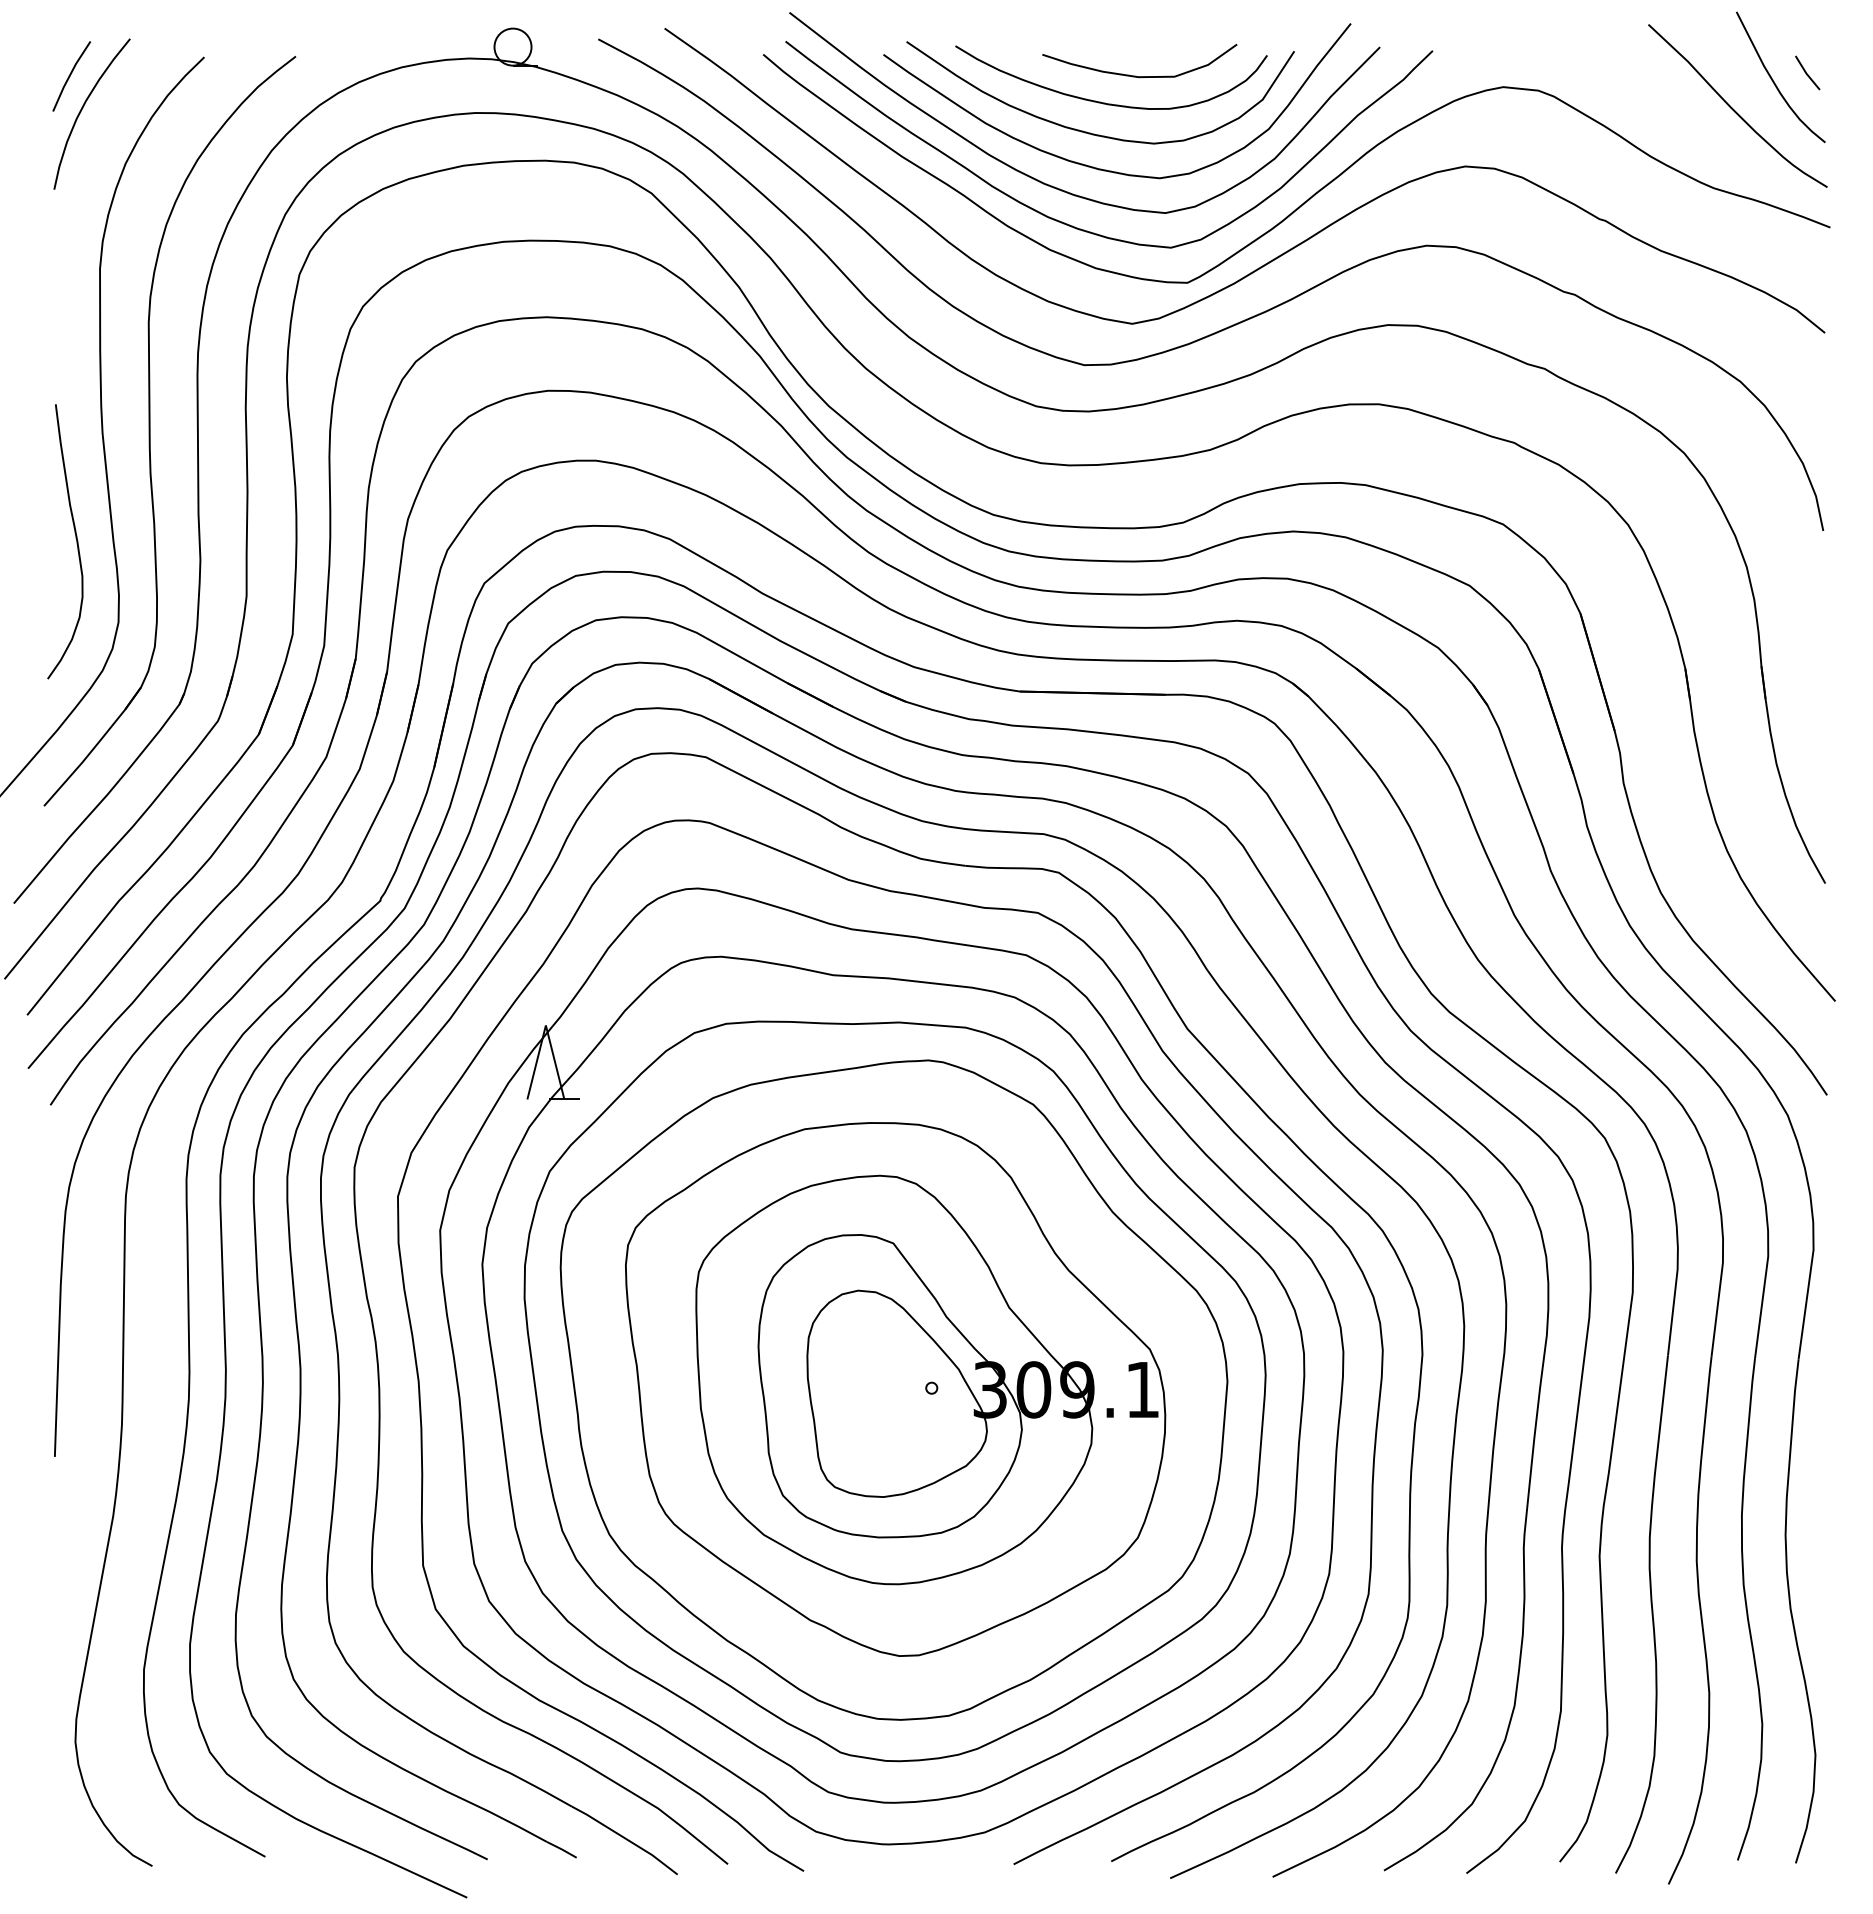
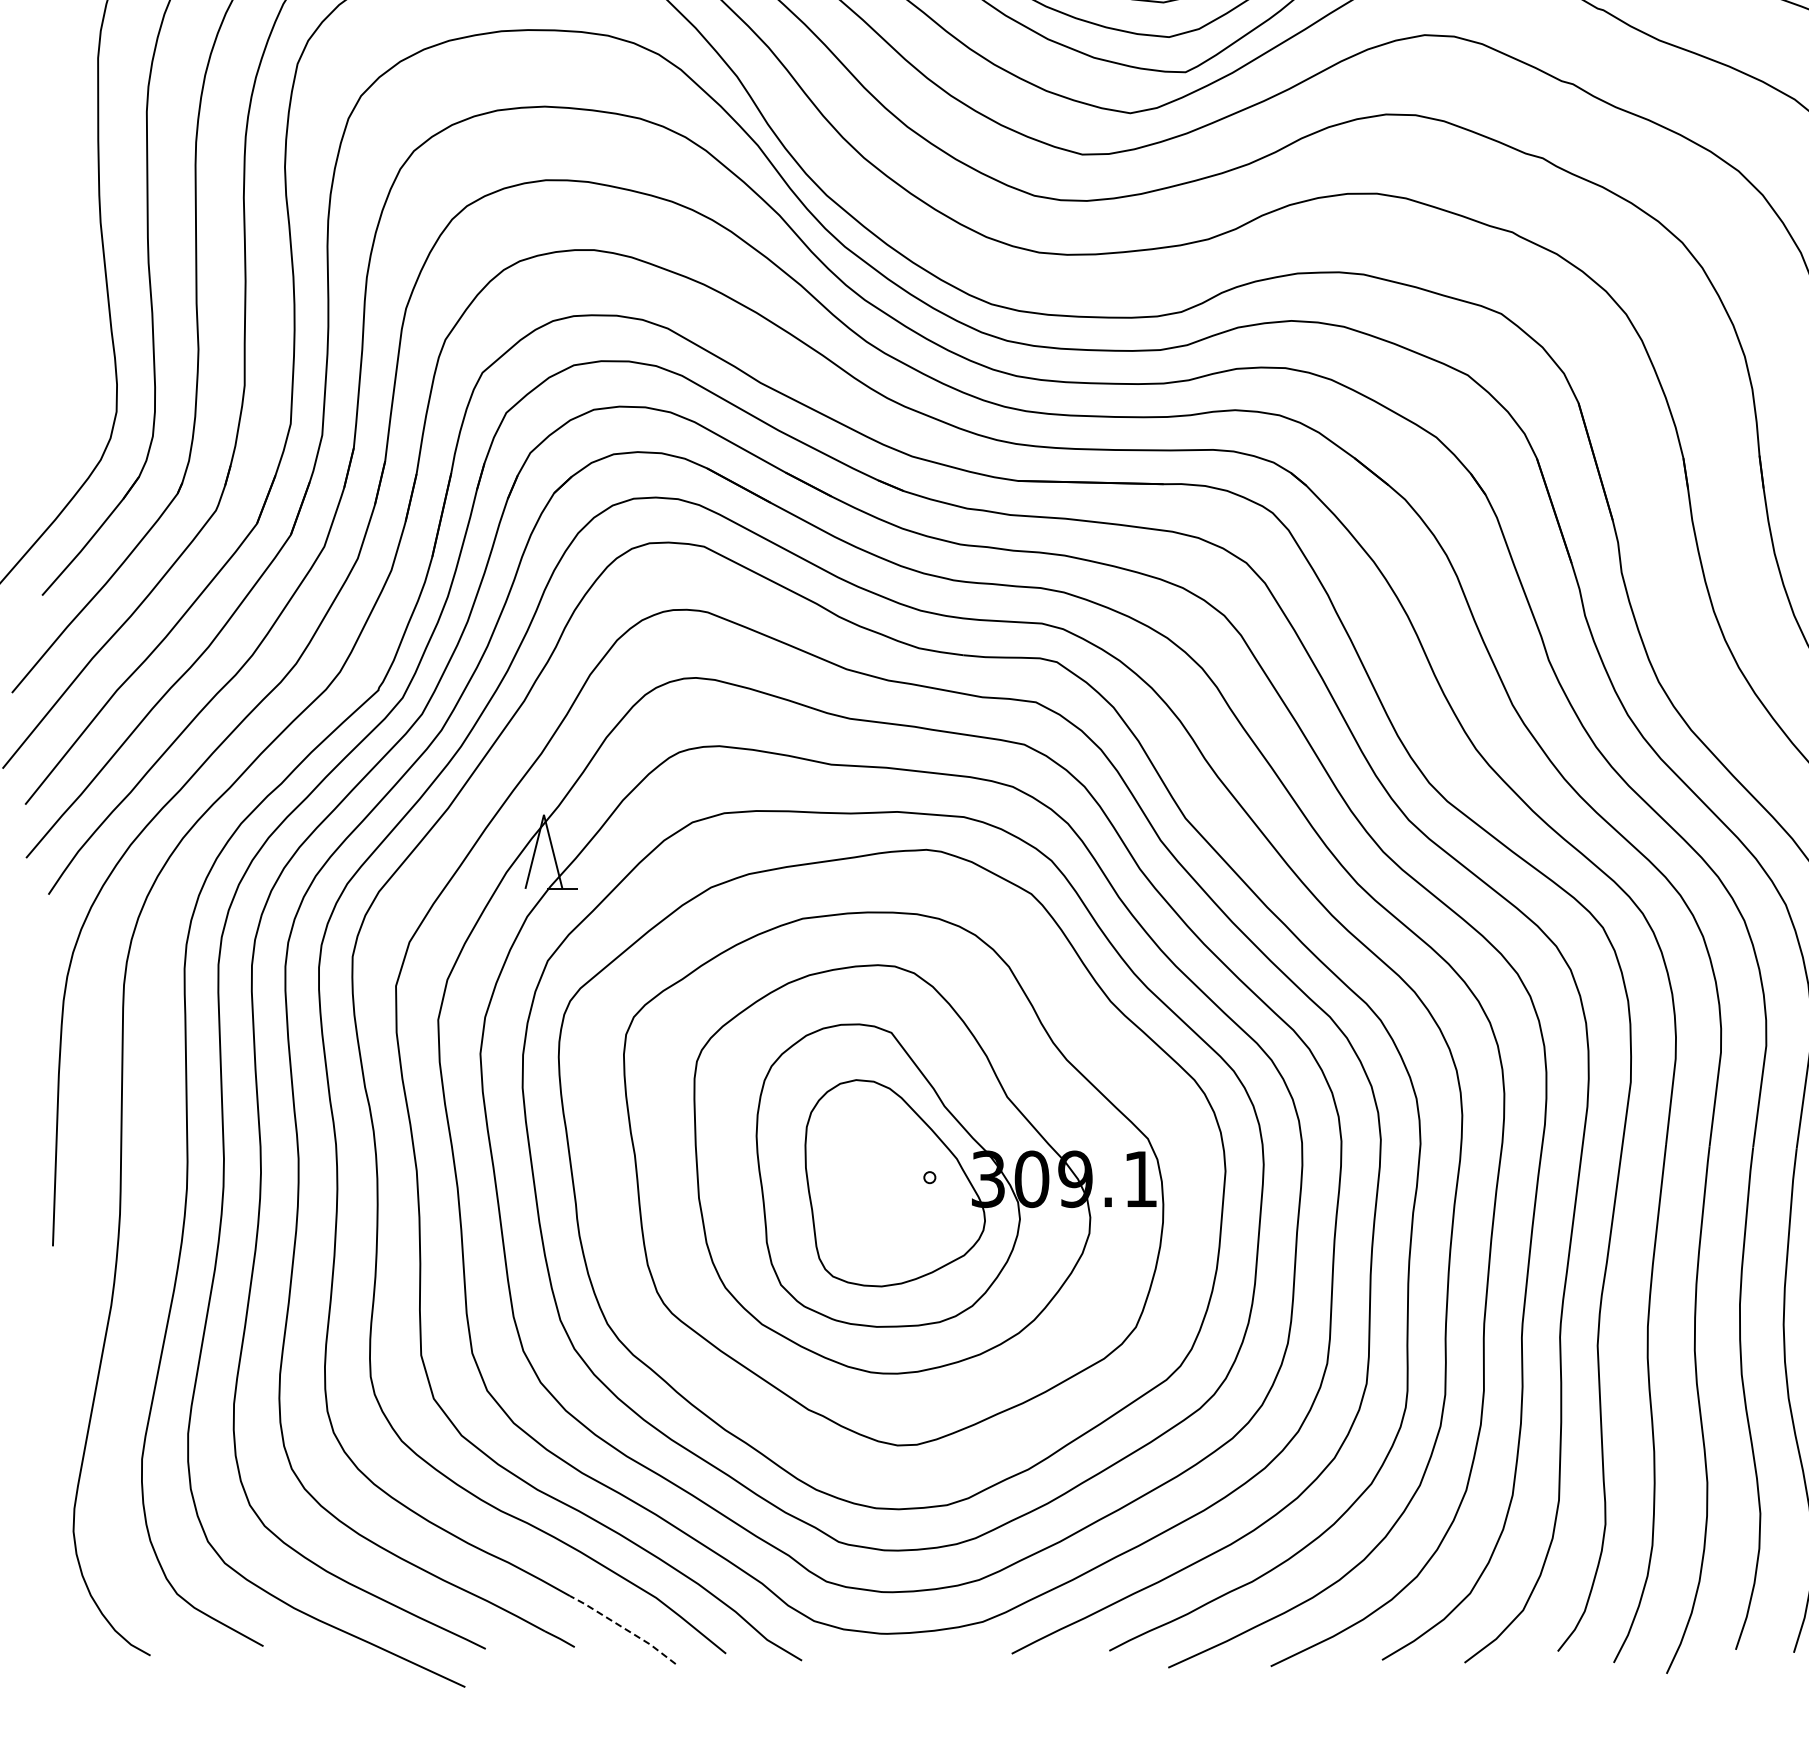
curve: (75, 538) -> (73, 327), removed
line: (626, 1838) -> (624, 1627), solid -> dashed

